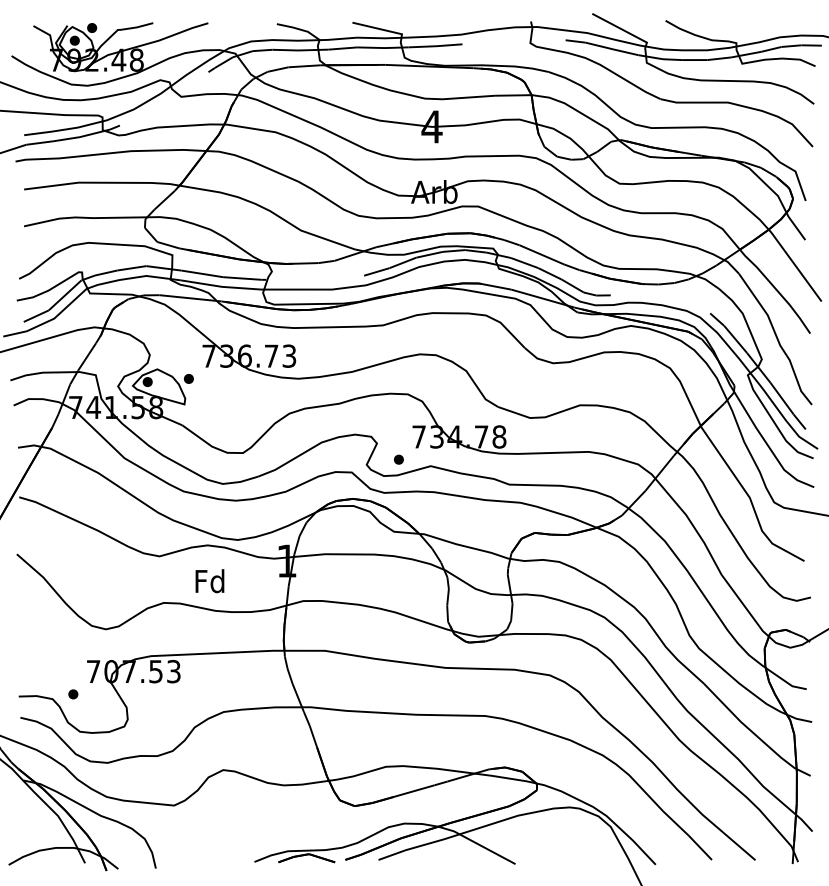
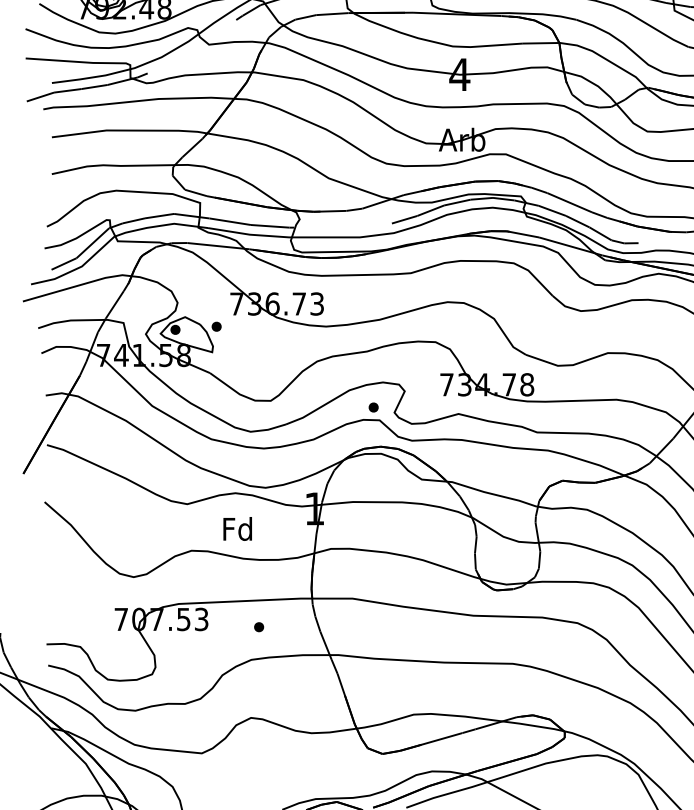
part: (398, 459) -> (373, 407), moved
part: (73, 694) -> (259, 627), moved

